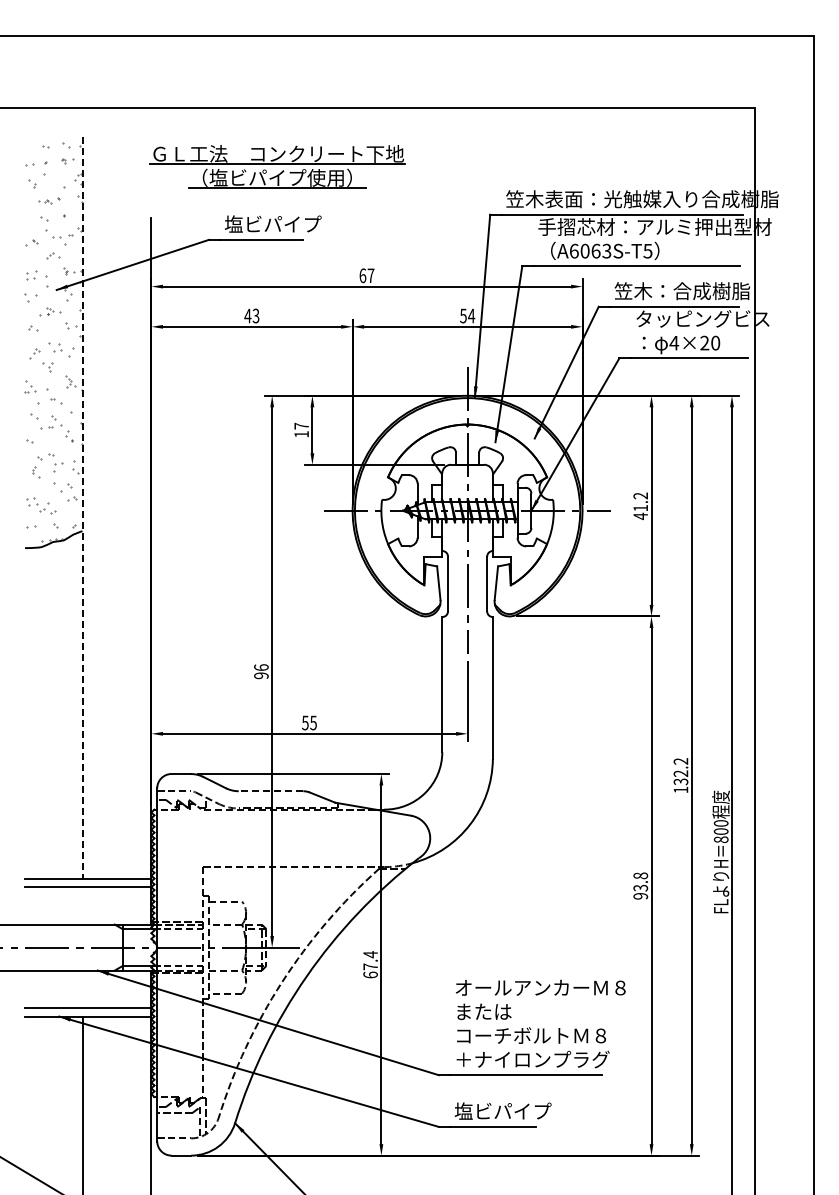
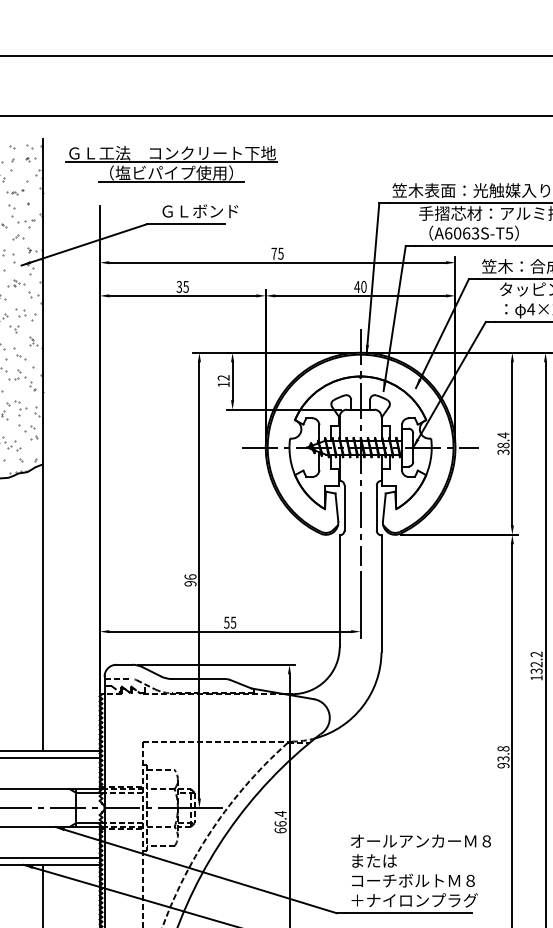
part: (277, 166) -> (171, 163), moved
text: (273, 223) -> (200, 210), 塩ビパイプ -> ＧＬボンド
text: (366, 275) -> (277, 253), 67 -> 75
text: (251, 315) -> (182, 286), 43 -> 35
text: (467, 315) -> (360, 286), 54 -> 40
text: (301, 425) -> (223, 377), 17 -> 12
text: (640, 506) -> (503, 444), 41.2 -> 38.4
line: (82, 507) -> (42, 444), dashed -> solid
line: (270, 791) -> (198, 679), dashed -> solid
text: (370, 966) -> (280, 823), 67.4 -> 66.4

